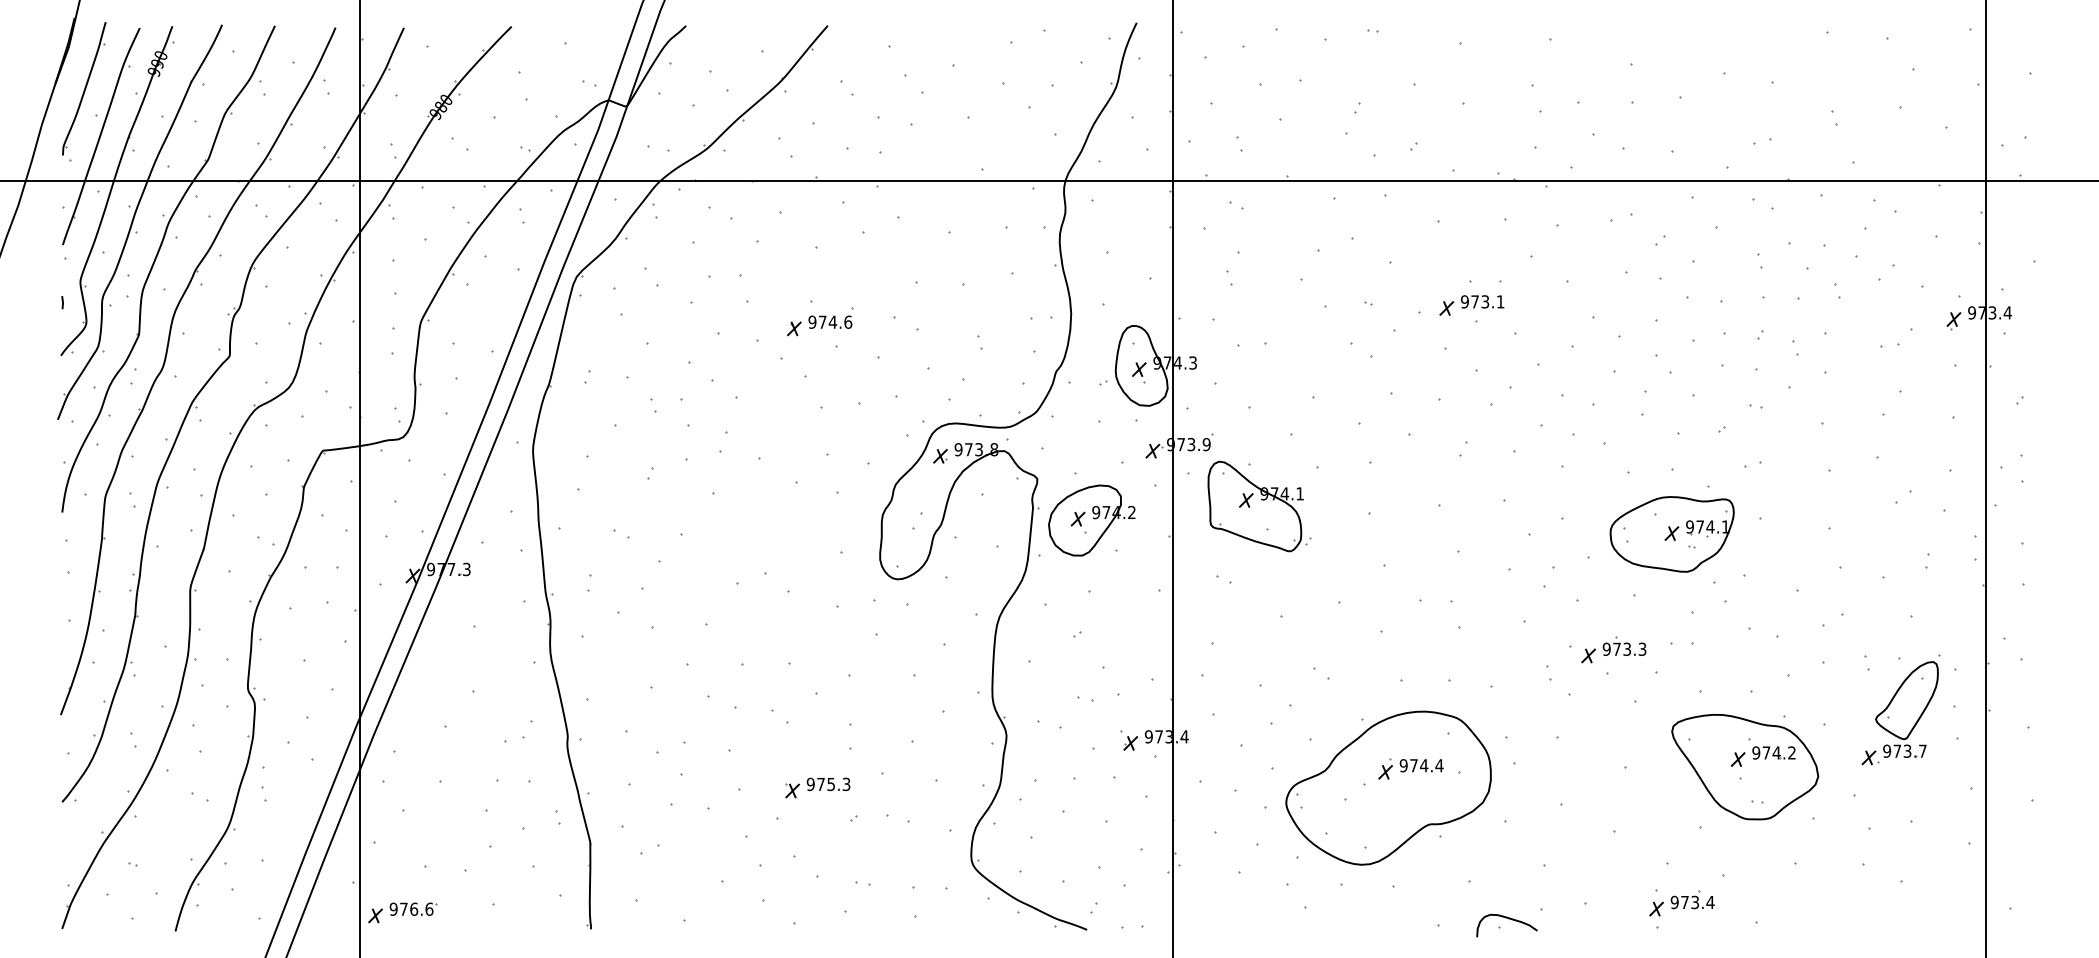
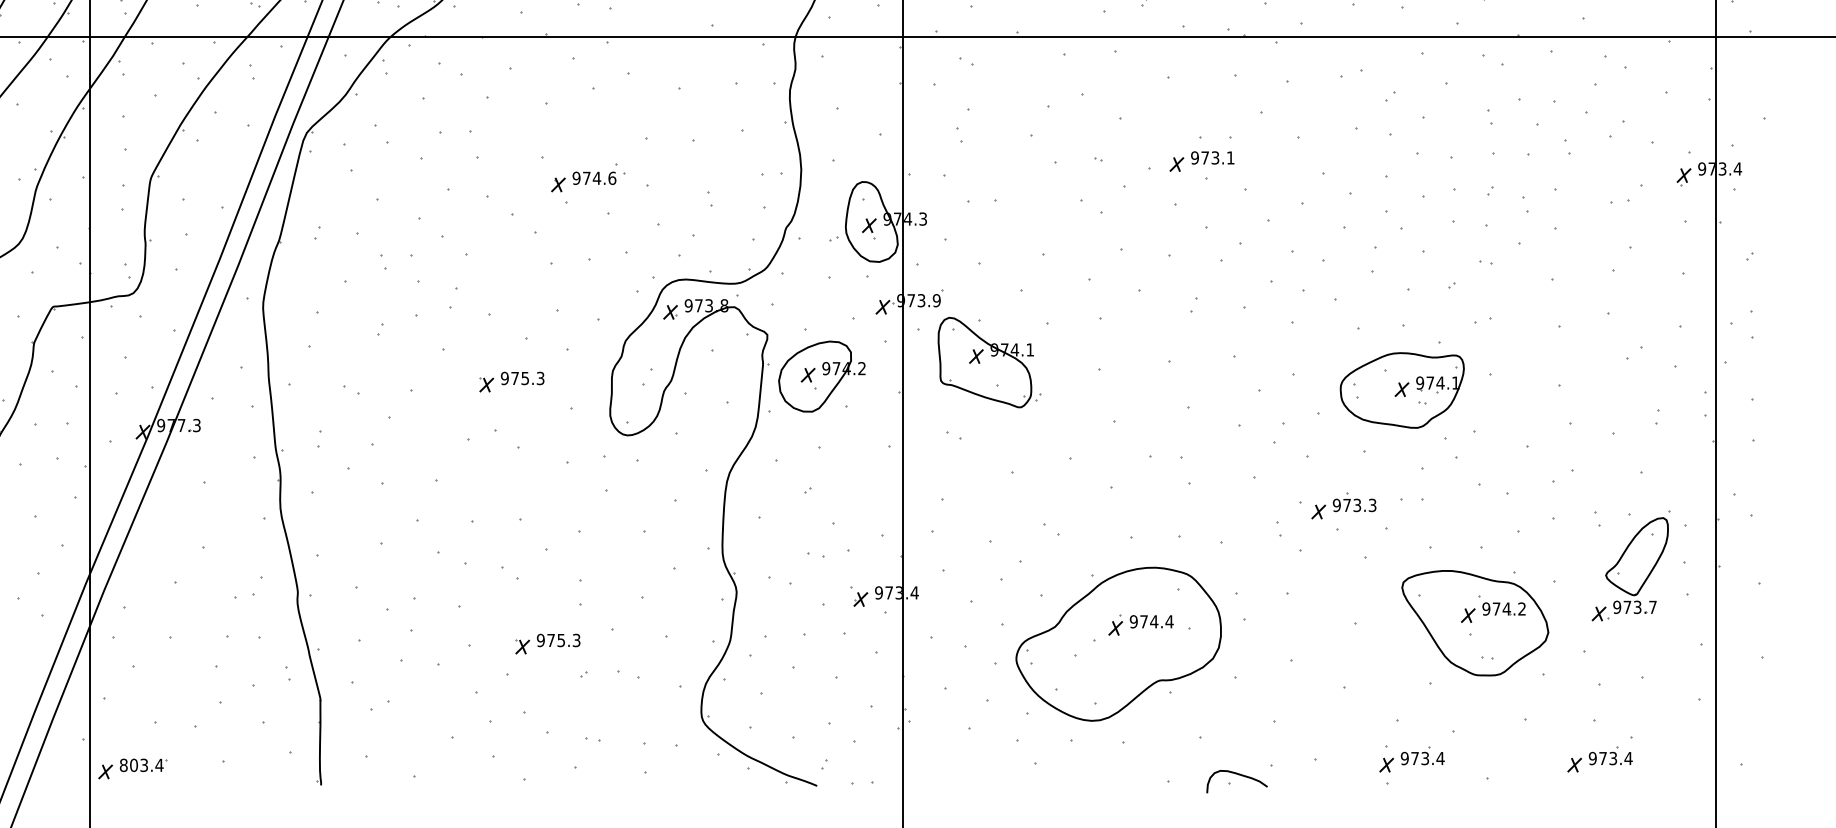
part: (820, 321) -> (584, 177), moved
part: (781, 525) -> (511, 381), added
part: (1869, 903) -> (1599, 759), added
text: (411, 908) -> (141, 764), 976.6 -> 803.4

